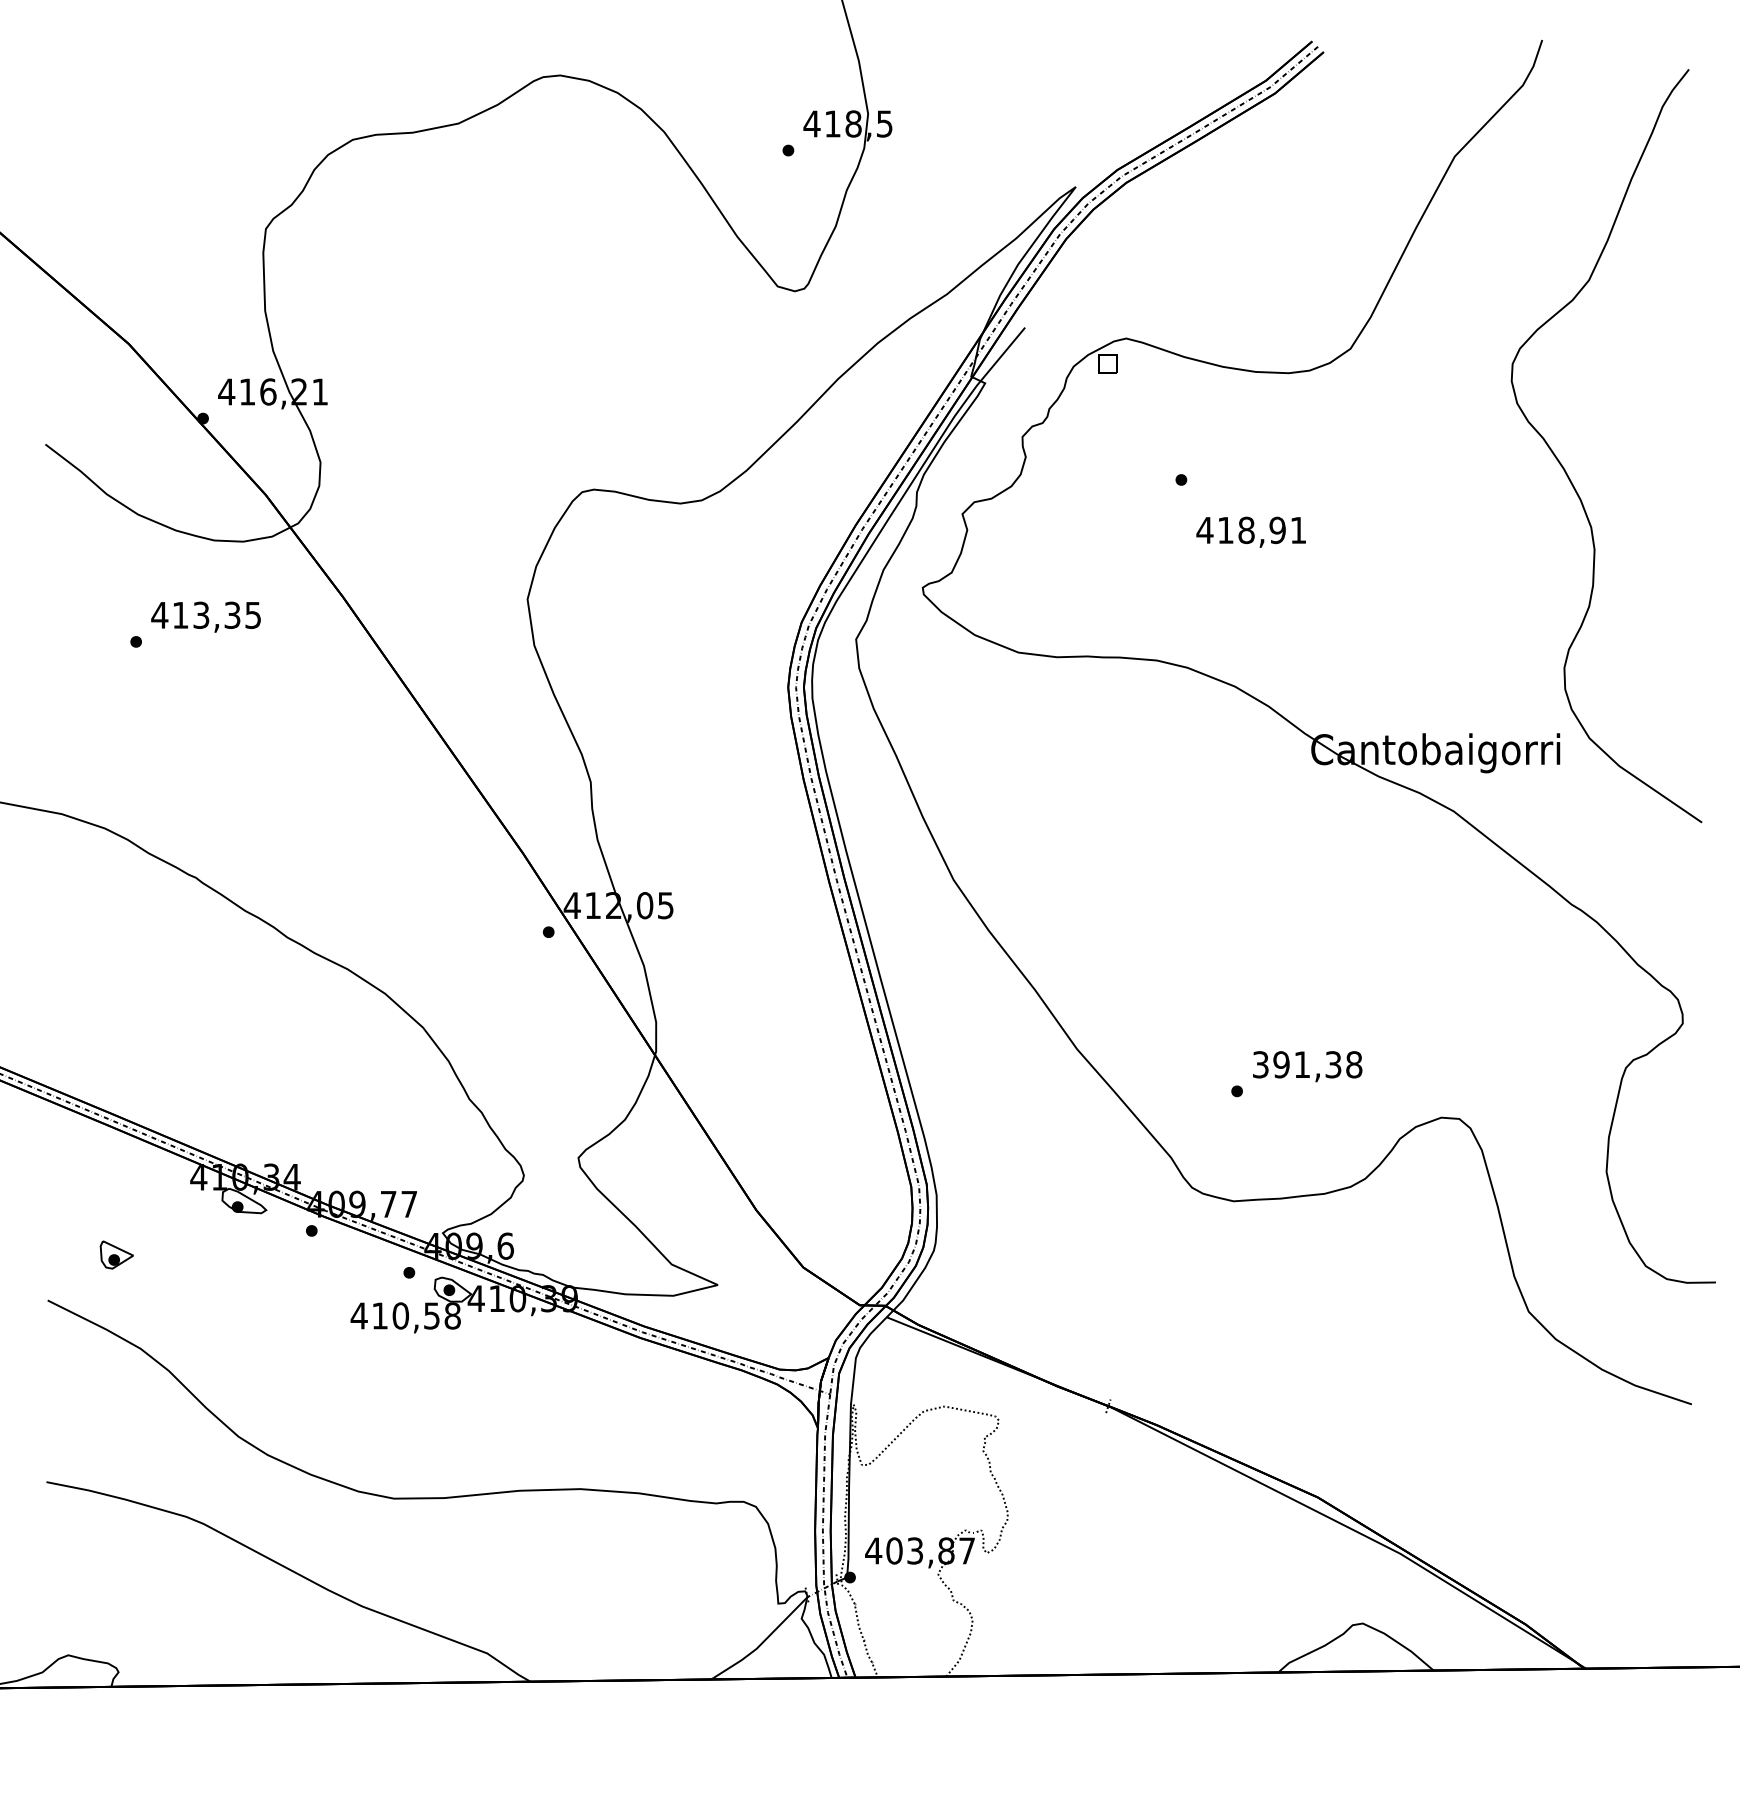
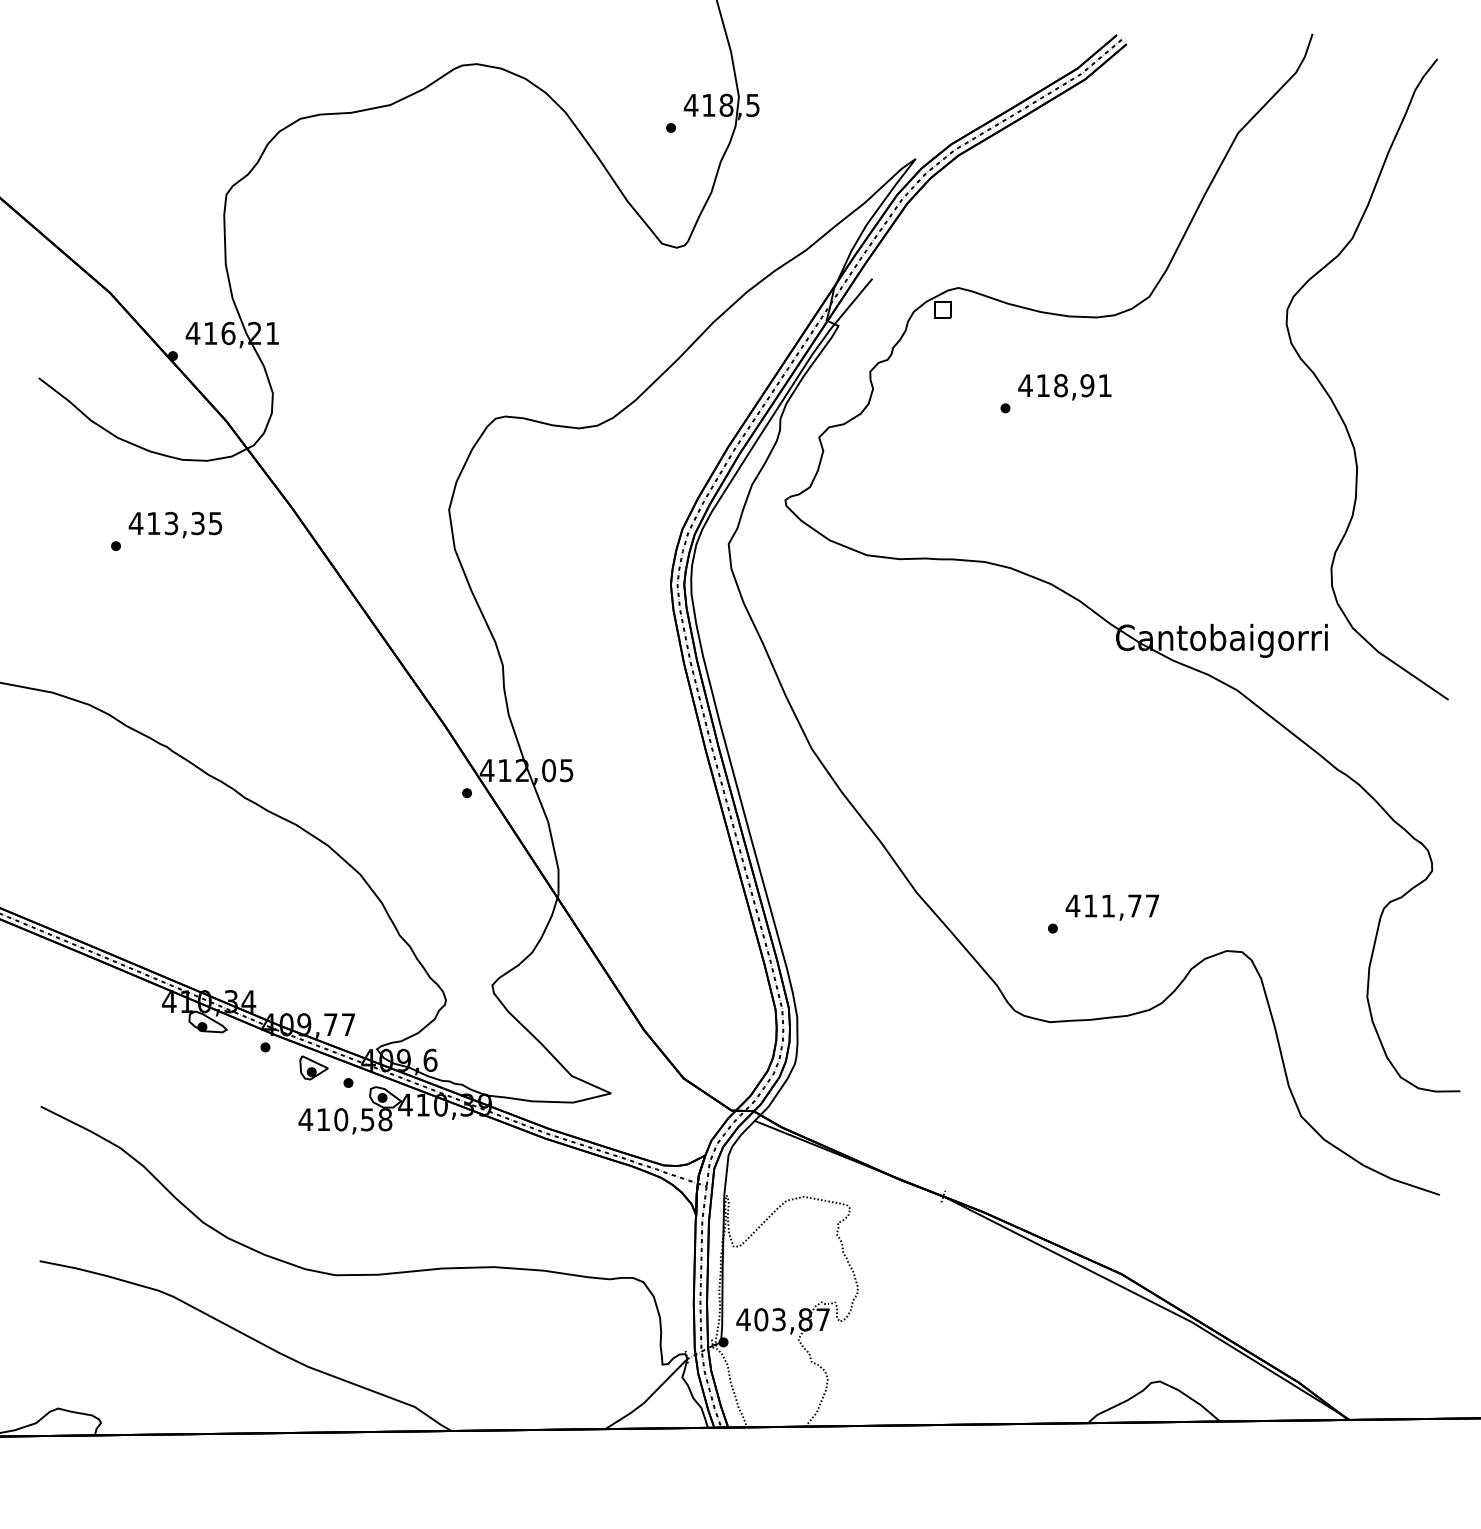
text: (1250, 531) -> (1064, 386), moved
text: (1307, 1064) -> (1112, 905), 391,38 -> 411,77
part: (116, 1254) -> (313, 1067), moved

